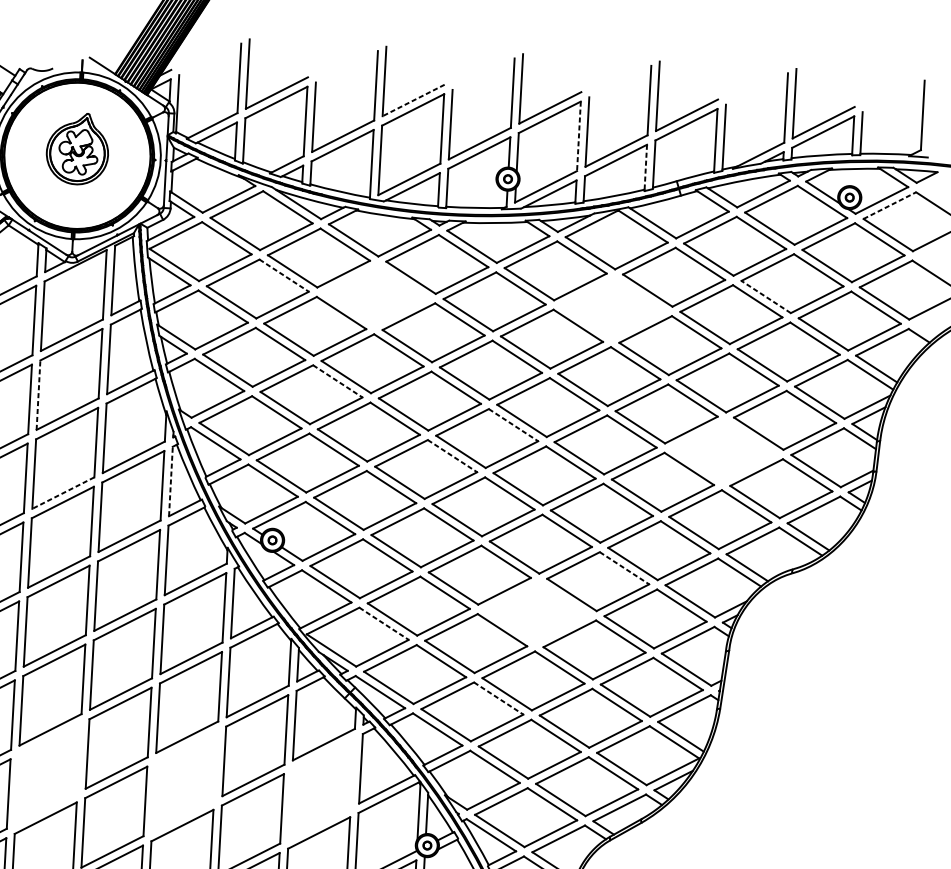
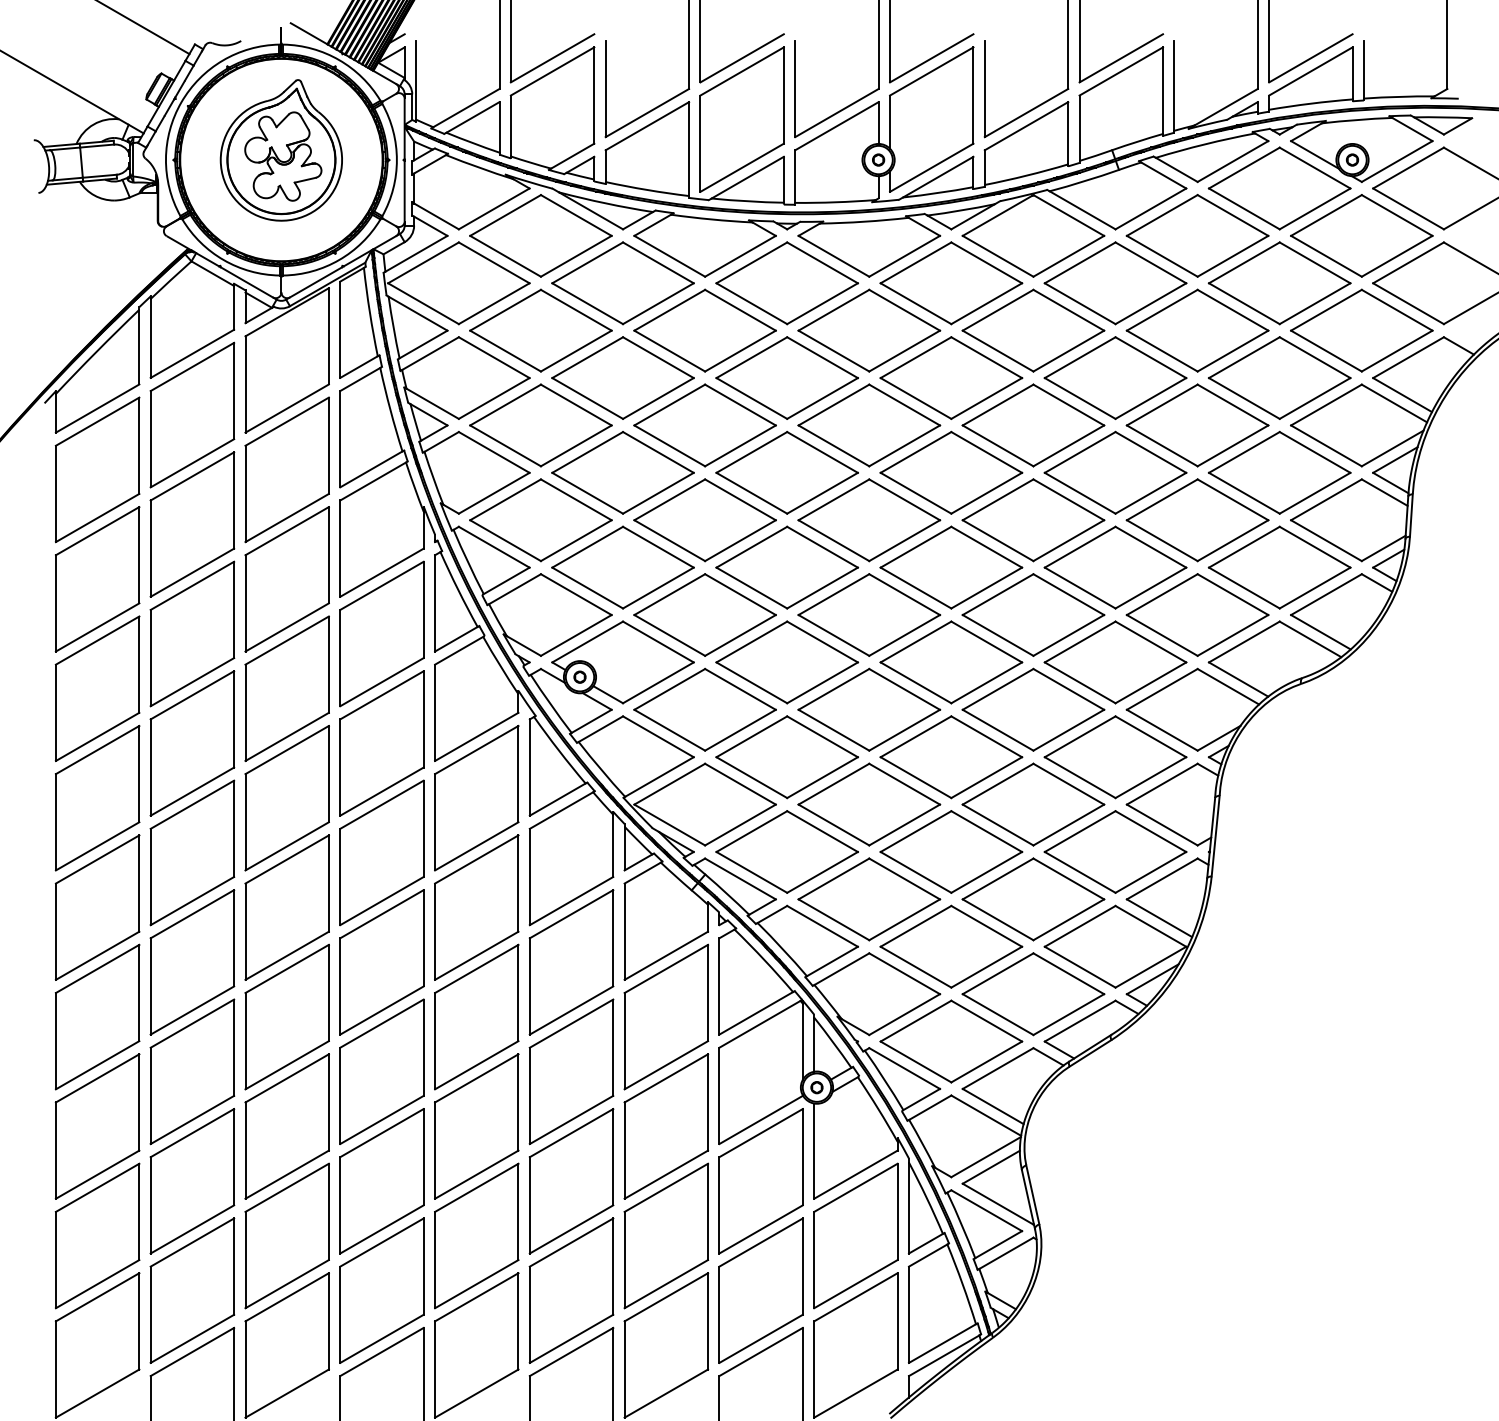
line: (413, 100) -> (741, 58), dashed -> solid
line: (578, 137) -> (973, 96), dashed -> solid
part: (77, 148) -> (280, 150), size x1.43
line: (646, 167) -> (1068, 133), dashed -> solid
line: (889, 205) -> (1408, 168), dashed -> solid
line: (284, 275) -> (576, 310), dashed -> solid
part: (375, 295) -> (704, 330), added
line: (766, 296) -> (1244, 303), dashed -> solid
part: (613, 308) -> (1033, 330), added
line: (337, 381) -> (658, 452), dashed -> solid
line: (38, 394) -> (245, 493), dashed -> solid
line: (513, 424) -> (904, 499), dashed -> solid
part: (723, 451) -> (1197, 520), added
line: (452, 456) -> (822, 547), dashed -> solid
line: (171, 480) -> (435, 602), dashed -> solid
line: (62, 493) -> (286, 627), dashed -> solid
line: (624, 568) -> (1068, 689), dashed -> solid
part: (537, 612) -> (951, 757), added
line: (384, 624) -> (740, 784), dashed -> solid
line: (498, 698) -> (904, 878), dashed -> solid
part: (47, 773) -> (286, 1016), added
part: (184, 780) -> (476, 1016), added
part: (321, 788) -> (666, 1016), added

